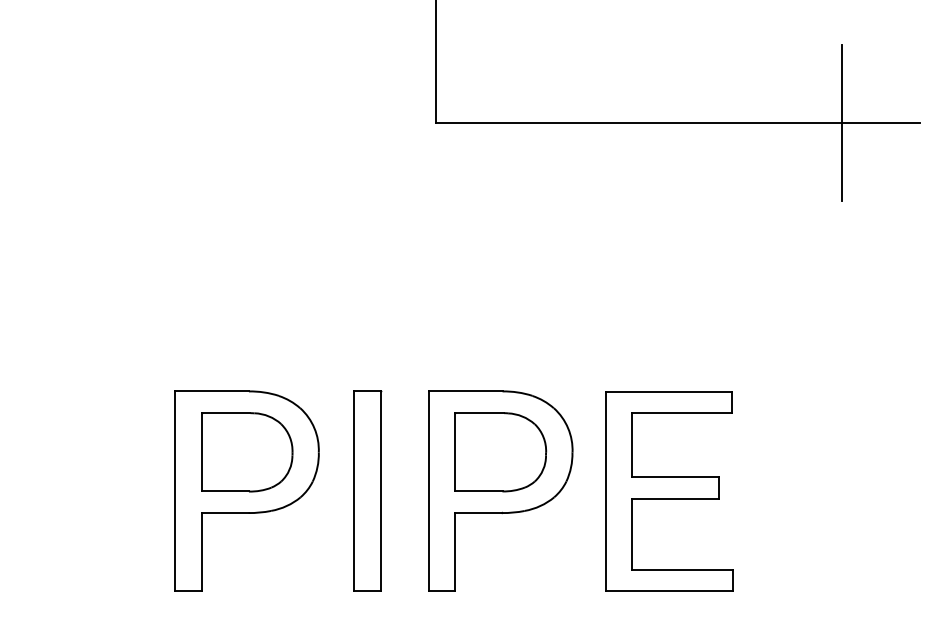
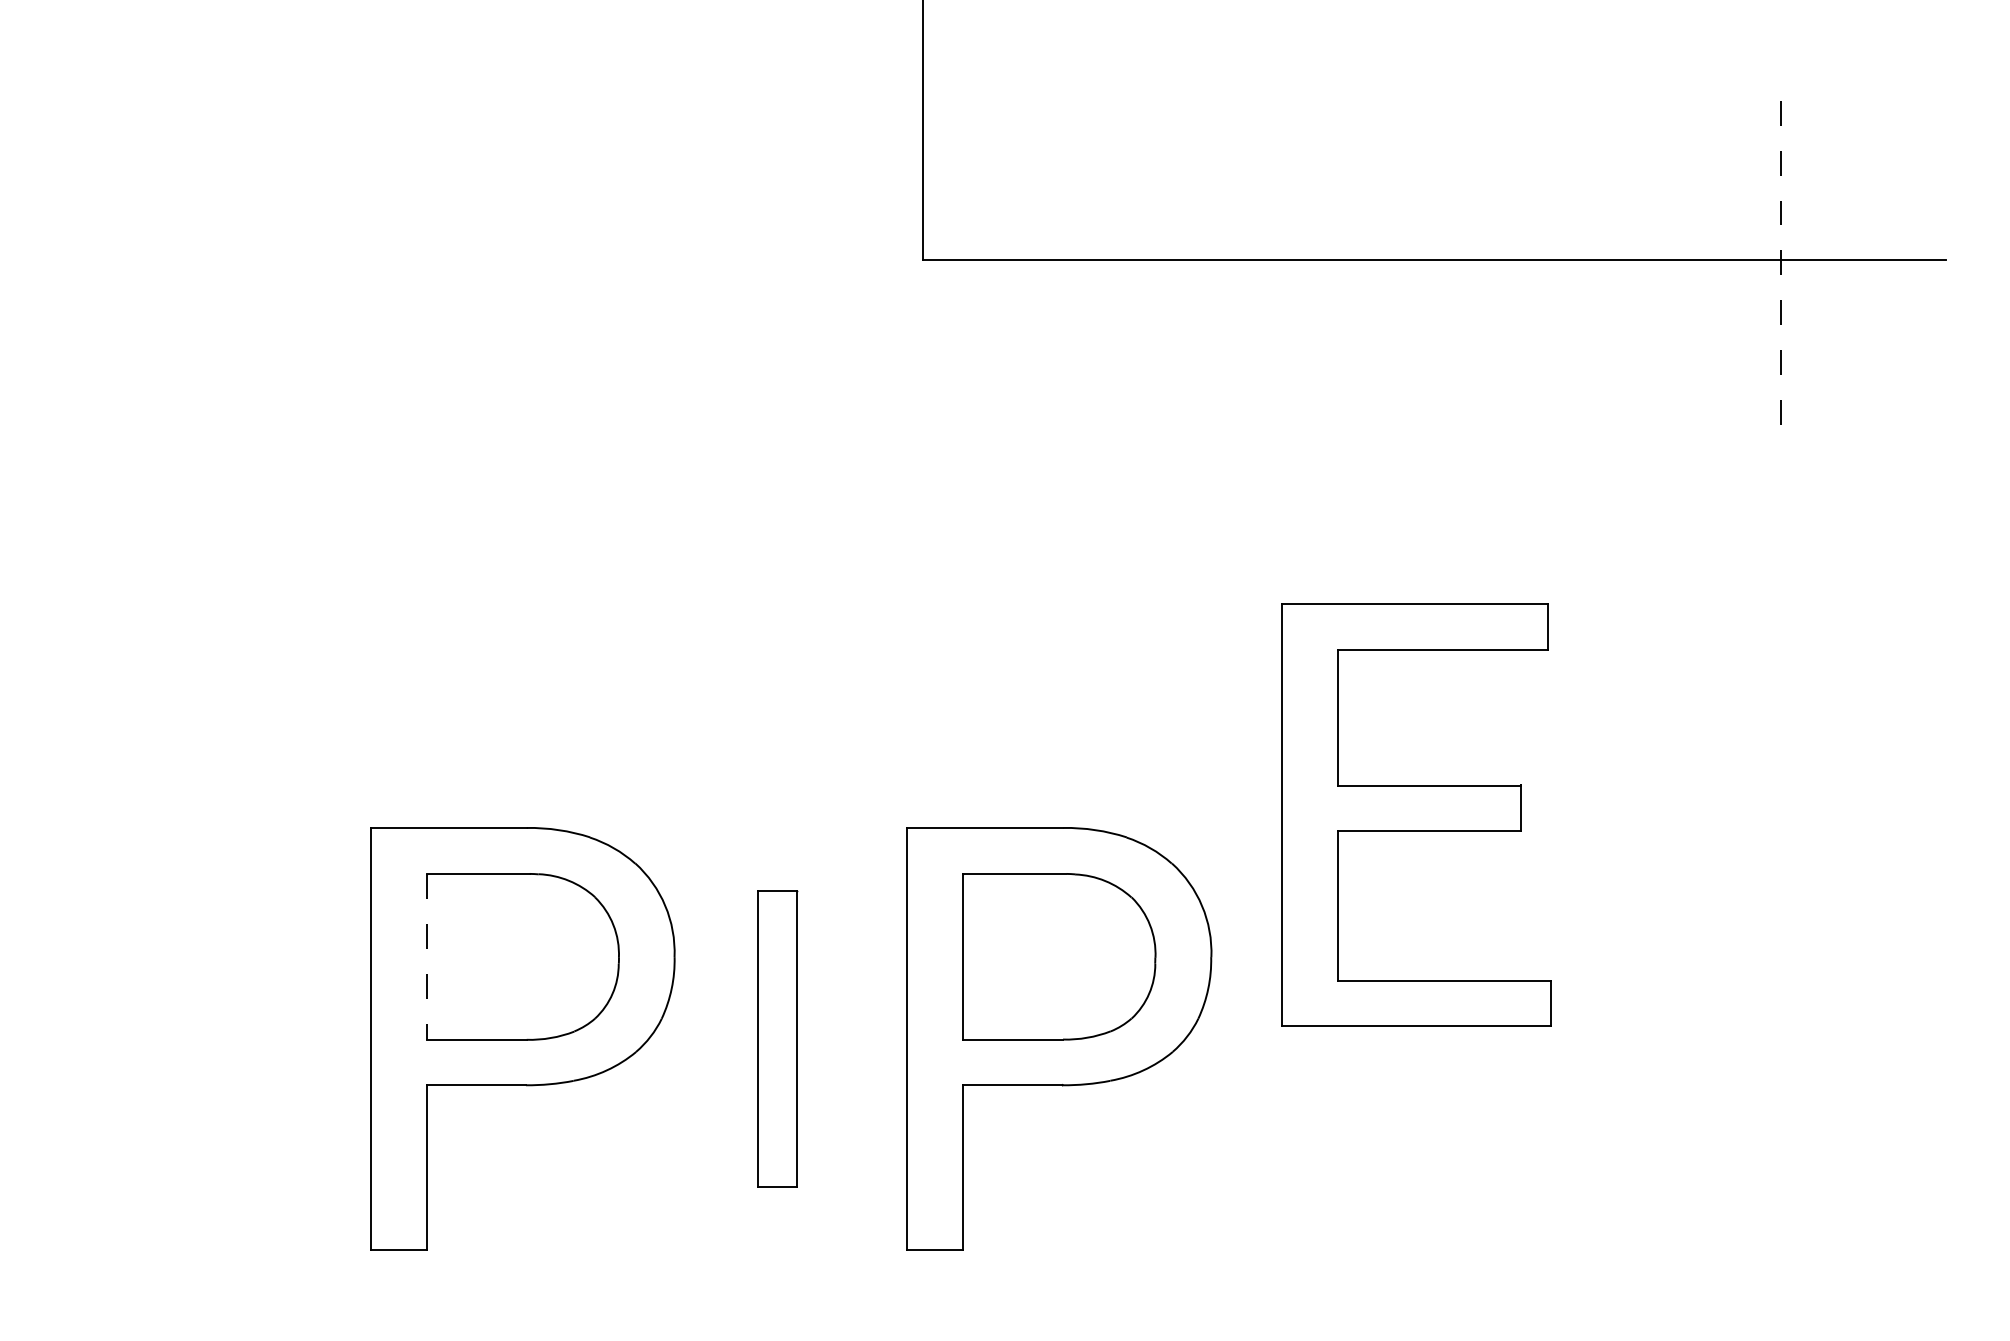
line: (841, 122) -> (1780, 258), solid -> dashed
line: (201, 452) -> (426, 957), solid -> dashed
part: (367, 490) -> (777, 1037), size x0.7
part: (669, 491) -> (1416, 815), moved

